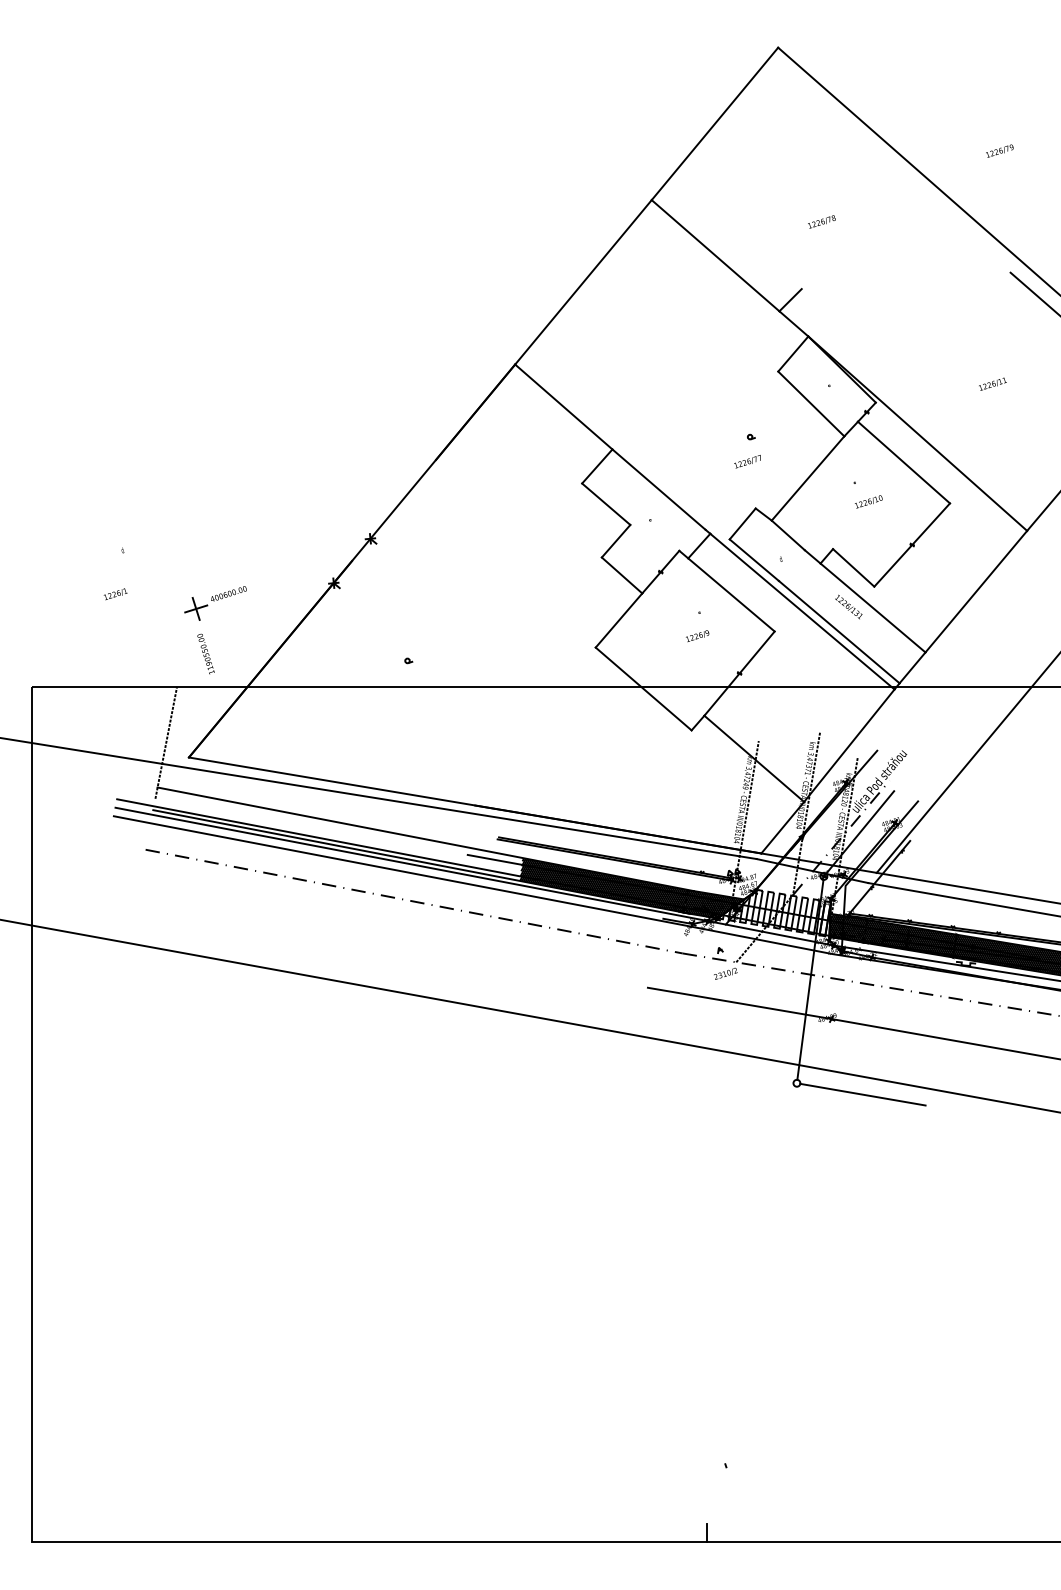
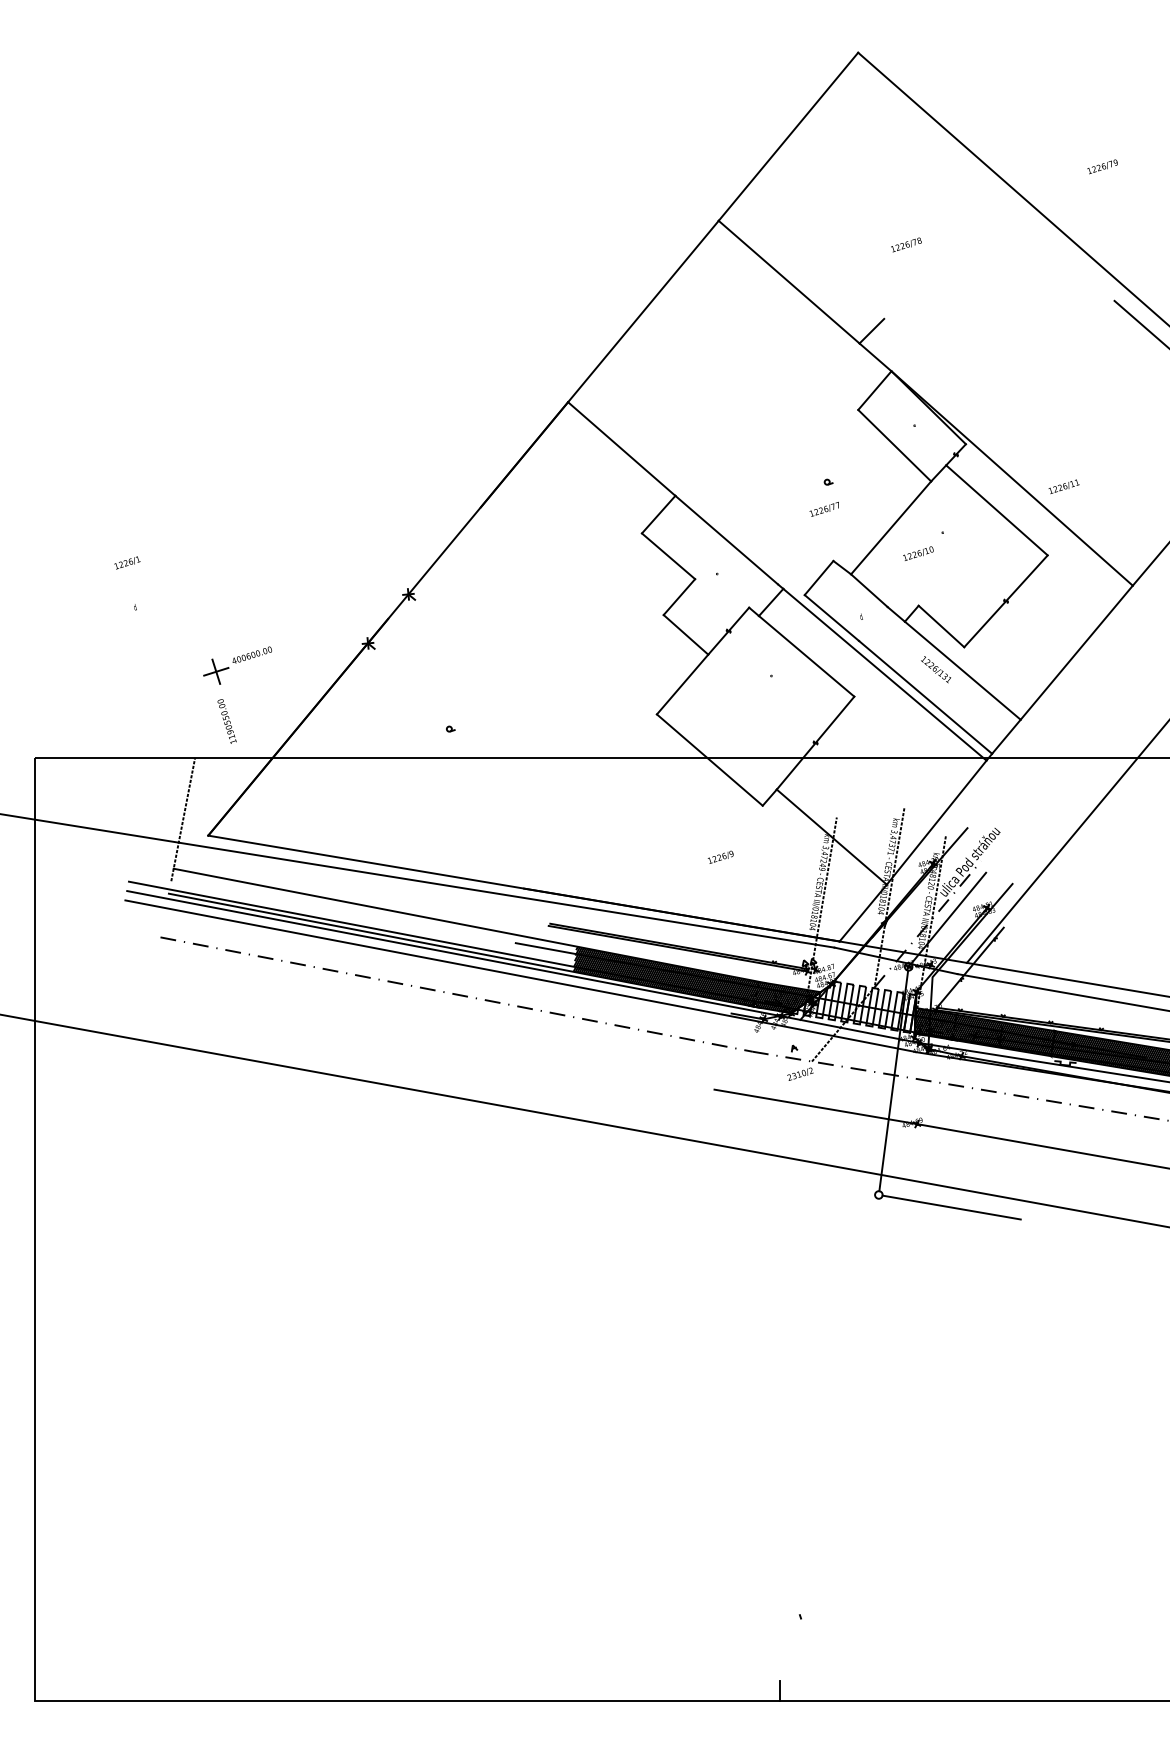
text: (992, 383) -> (1063, 485), moved
text: (868, 501) -> (918, 553), moved
text: (115, 594) -> (127, 563), moved
text: (697, 636) -> (720, 857), moved

